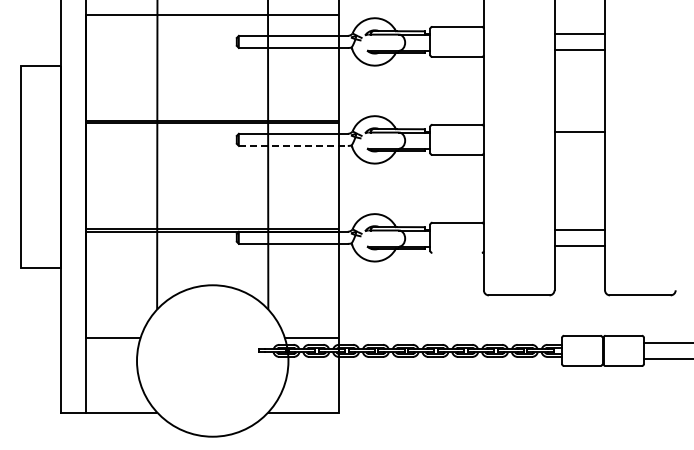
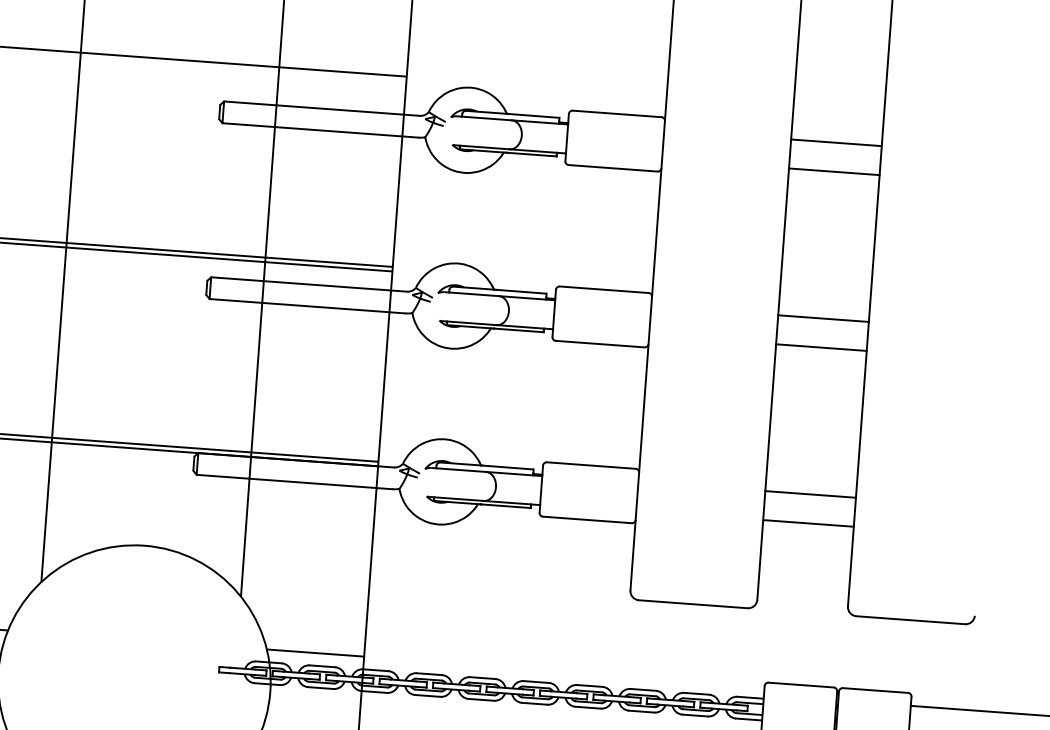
line: (293, 145) -> (307, 305), dashed -> solid
line: (579, 147) -> (820, 346), added
line: (456, 252) -> (586, 519), added

